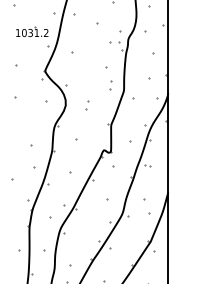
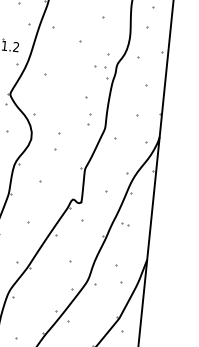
part: (87, 105) -> (58, 141), size x1.6

